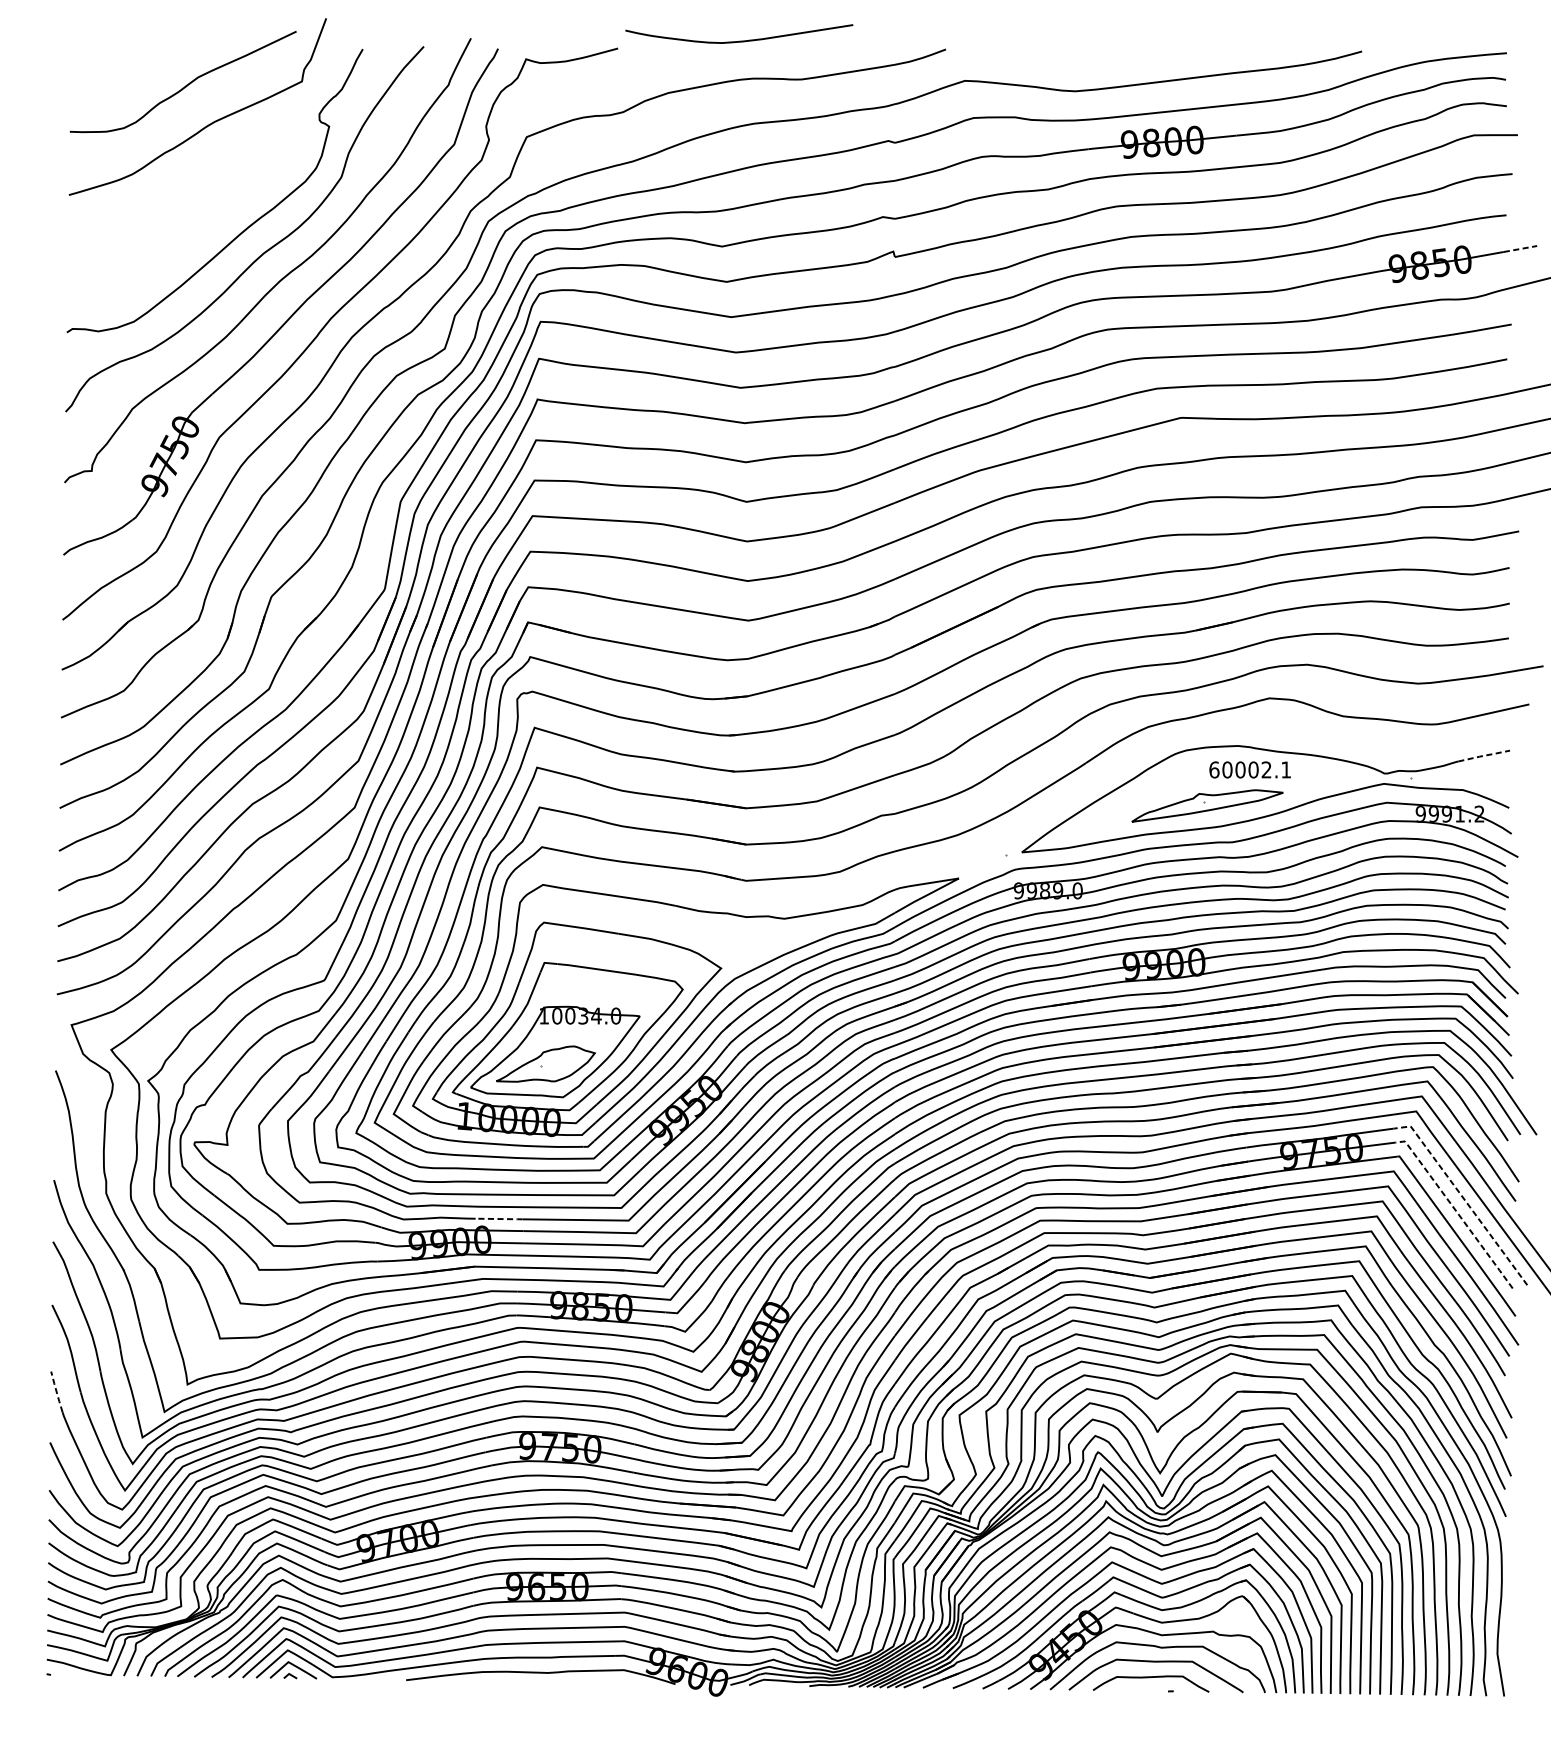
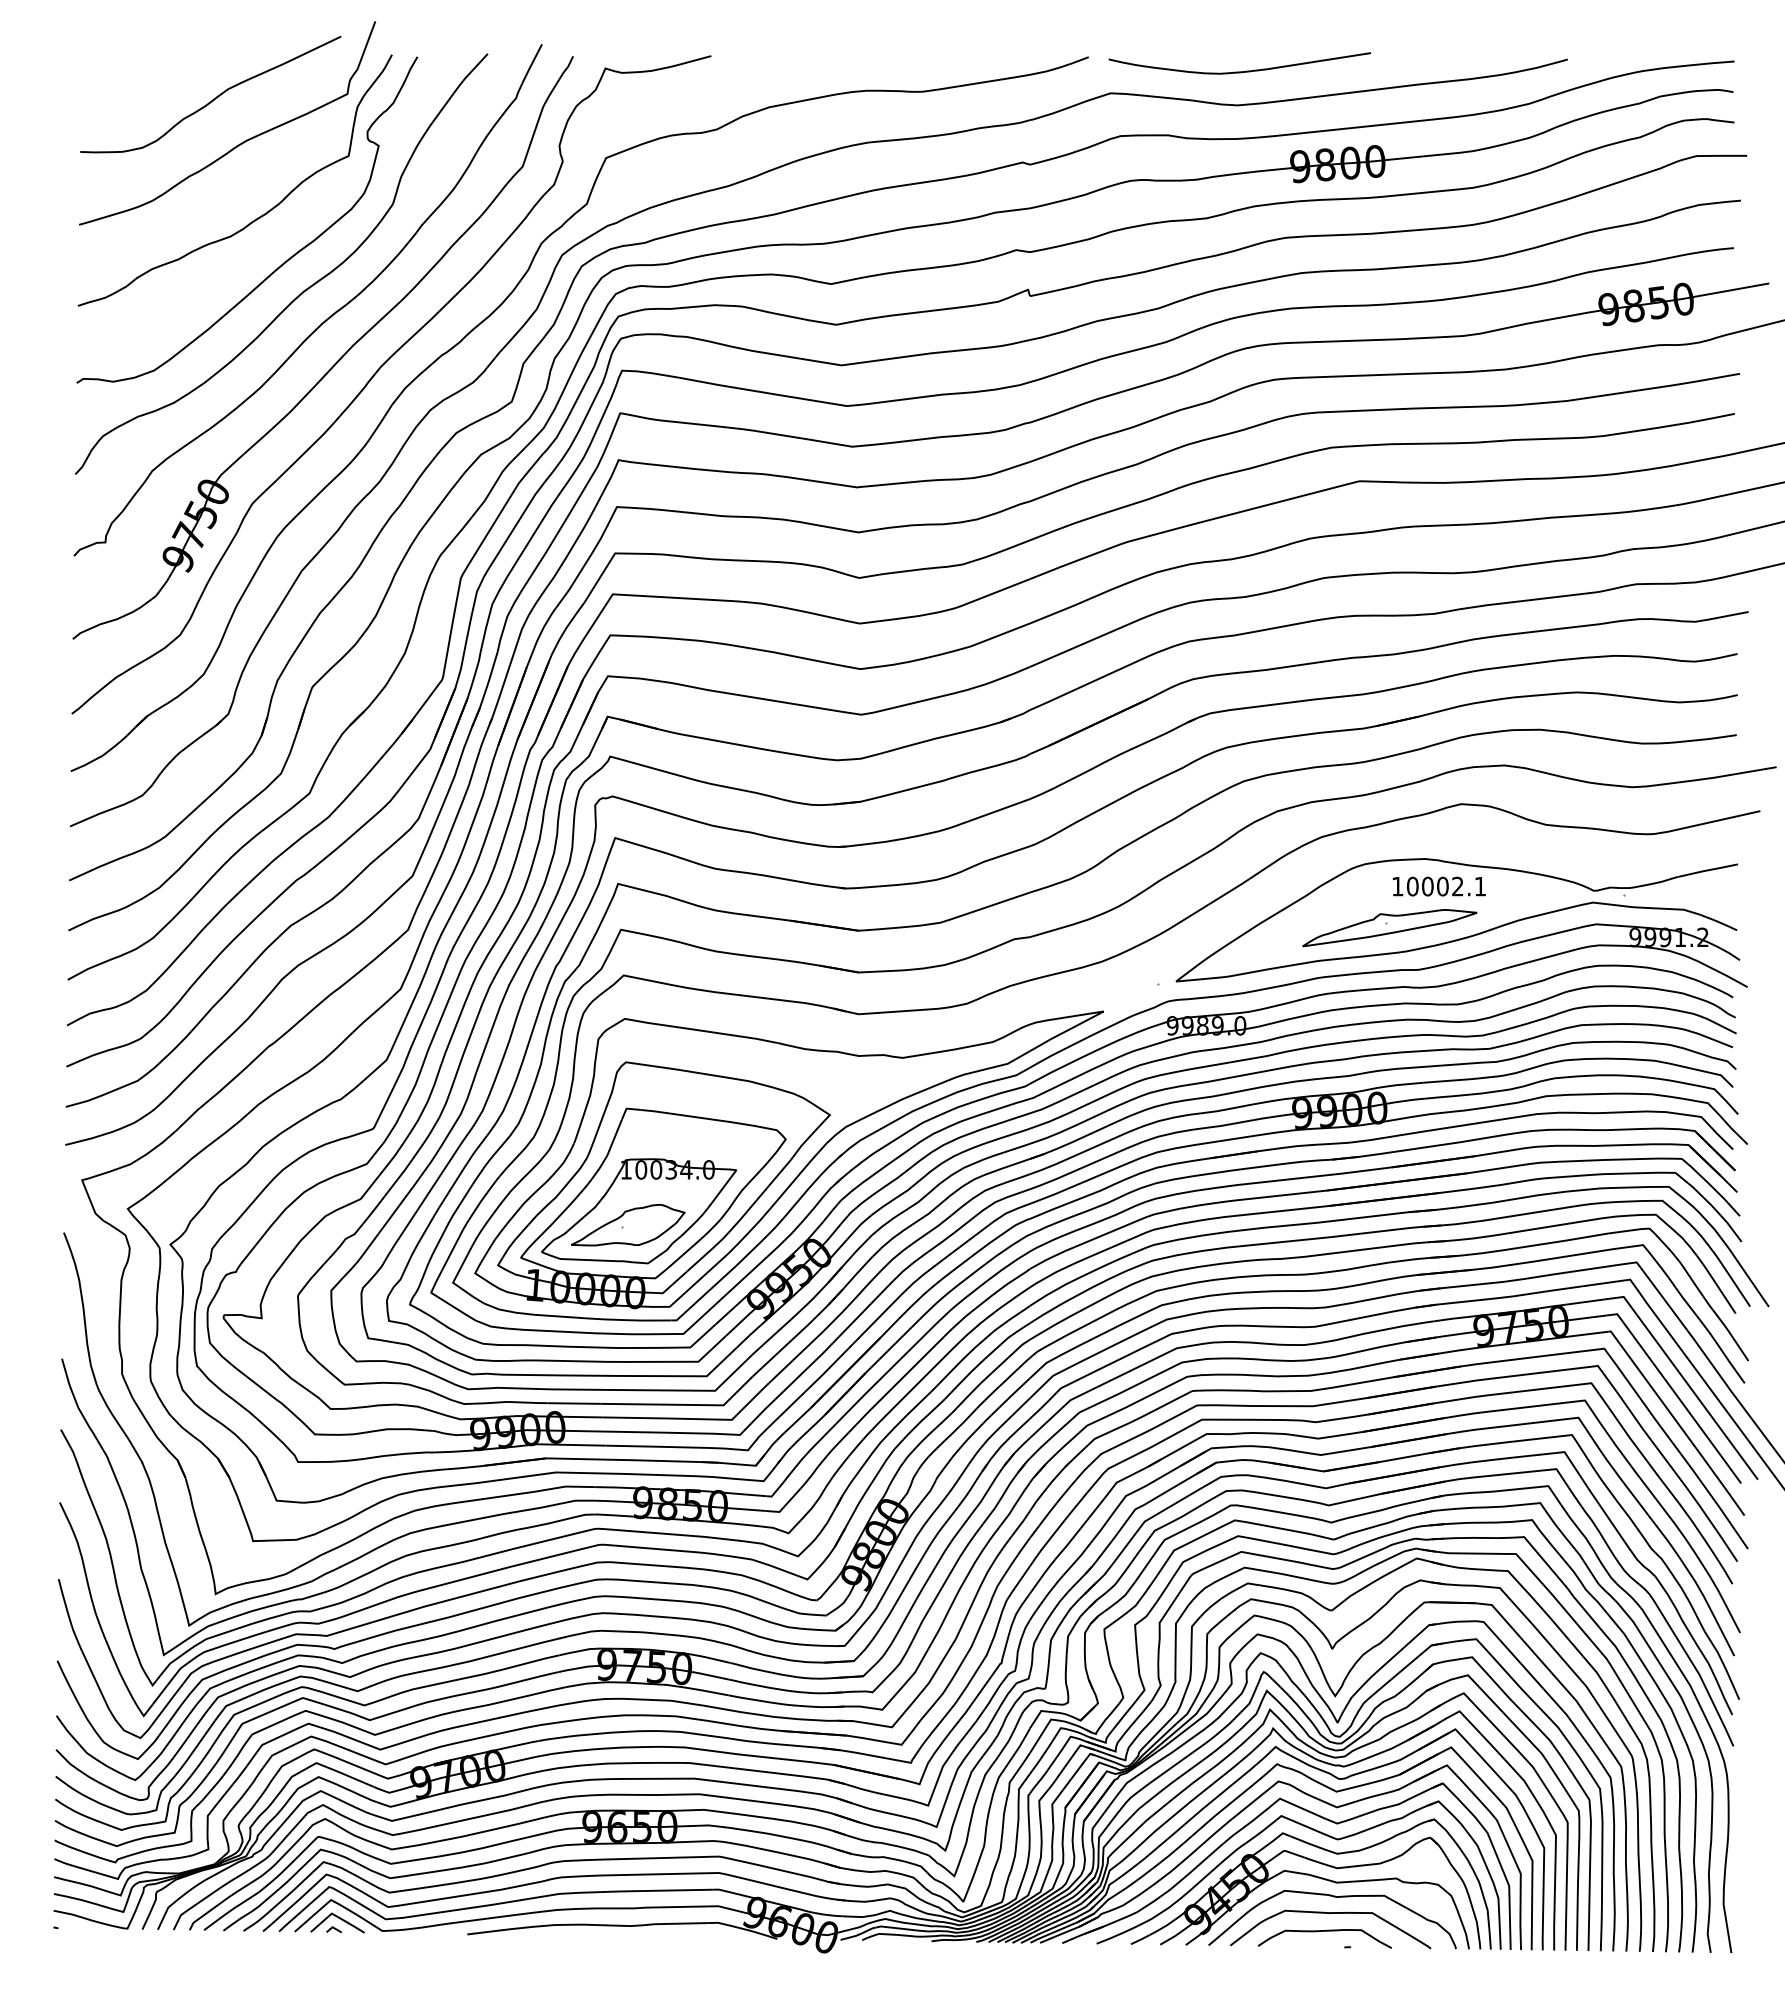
curve: (739, 41) -> (1239, 71), moved
curve: (223, 188) -> (257, 217), added
line: (1520, 248) -> (1750, 286), dashed -> solid
line: (1484, 755) -> (1708, 870), dashed -> solid
text: (1214, 769) -> (1397, 886), 60002.1 -> 10002.1
line: (1463, 1198) -> (1684, 1379), dashed -> solid
line: (1455, 1210) -> (1675, 1393), dashed -> solid
line: (499, 1219) -> (574, 1403), dashed -> solid
line: (56, 1391) -> (64, 1602), dashed -> solid

